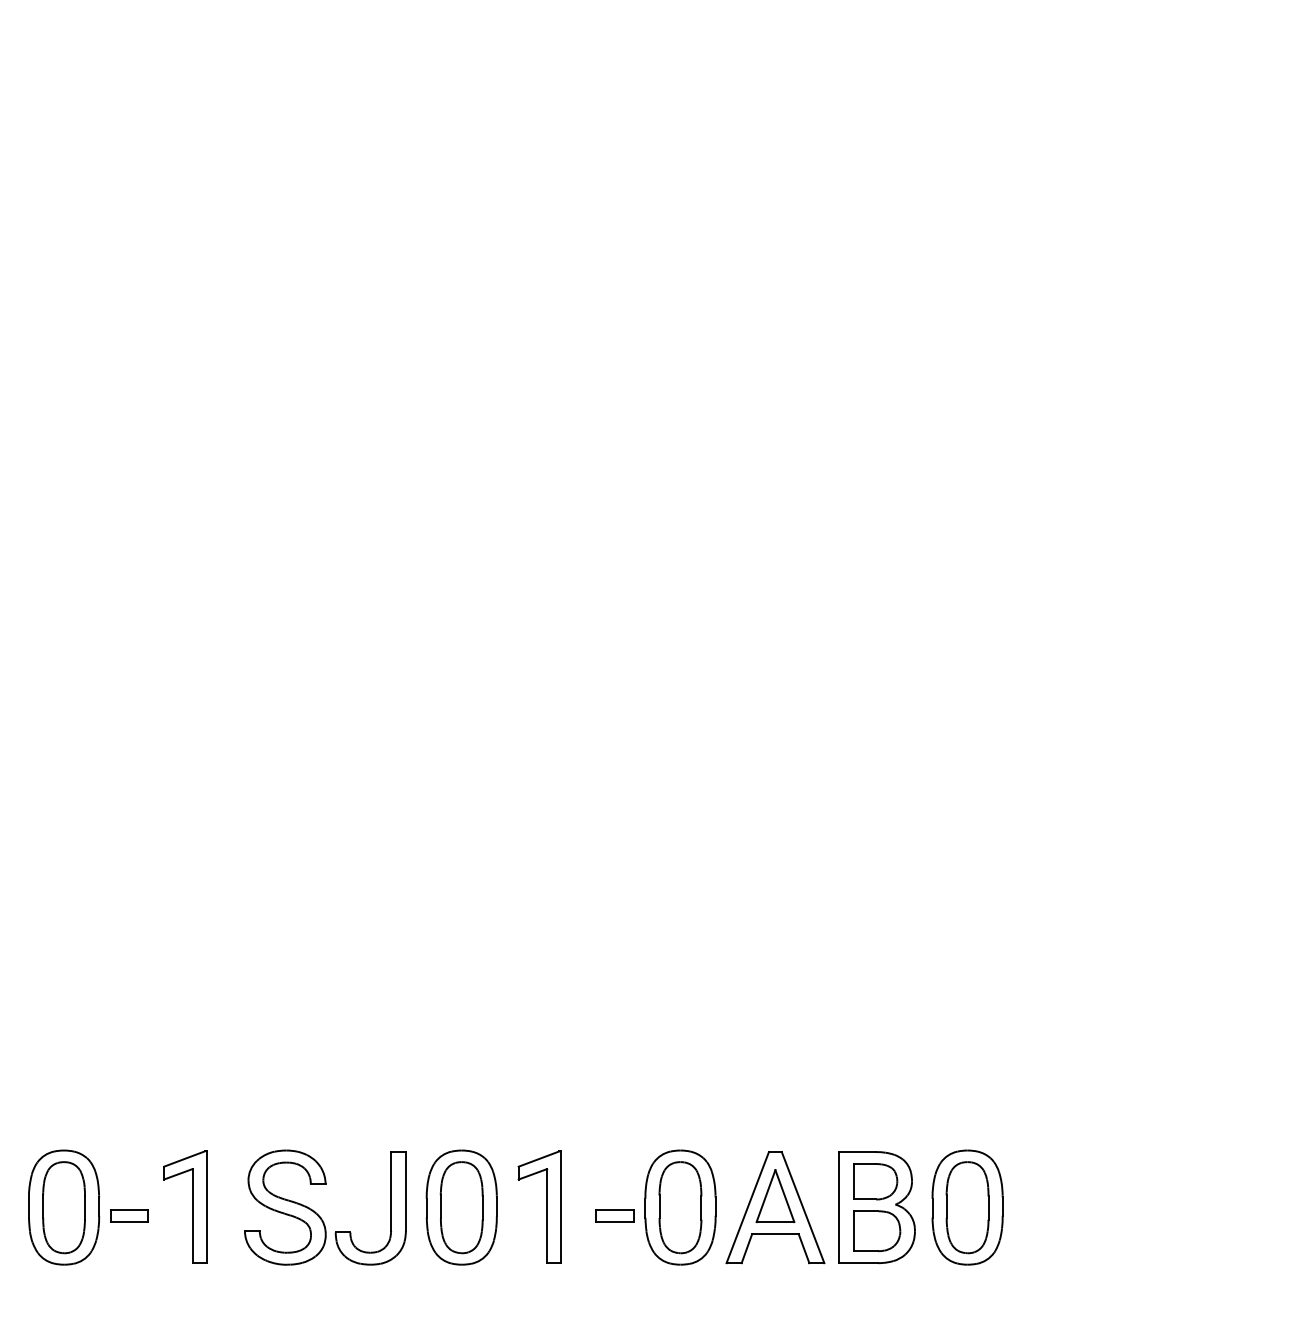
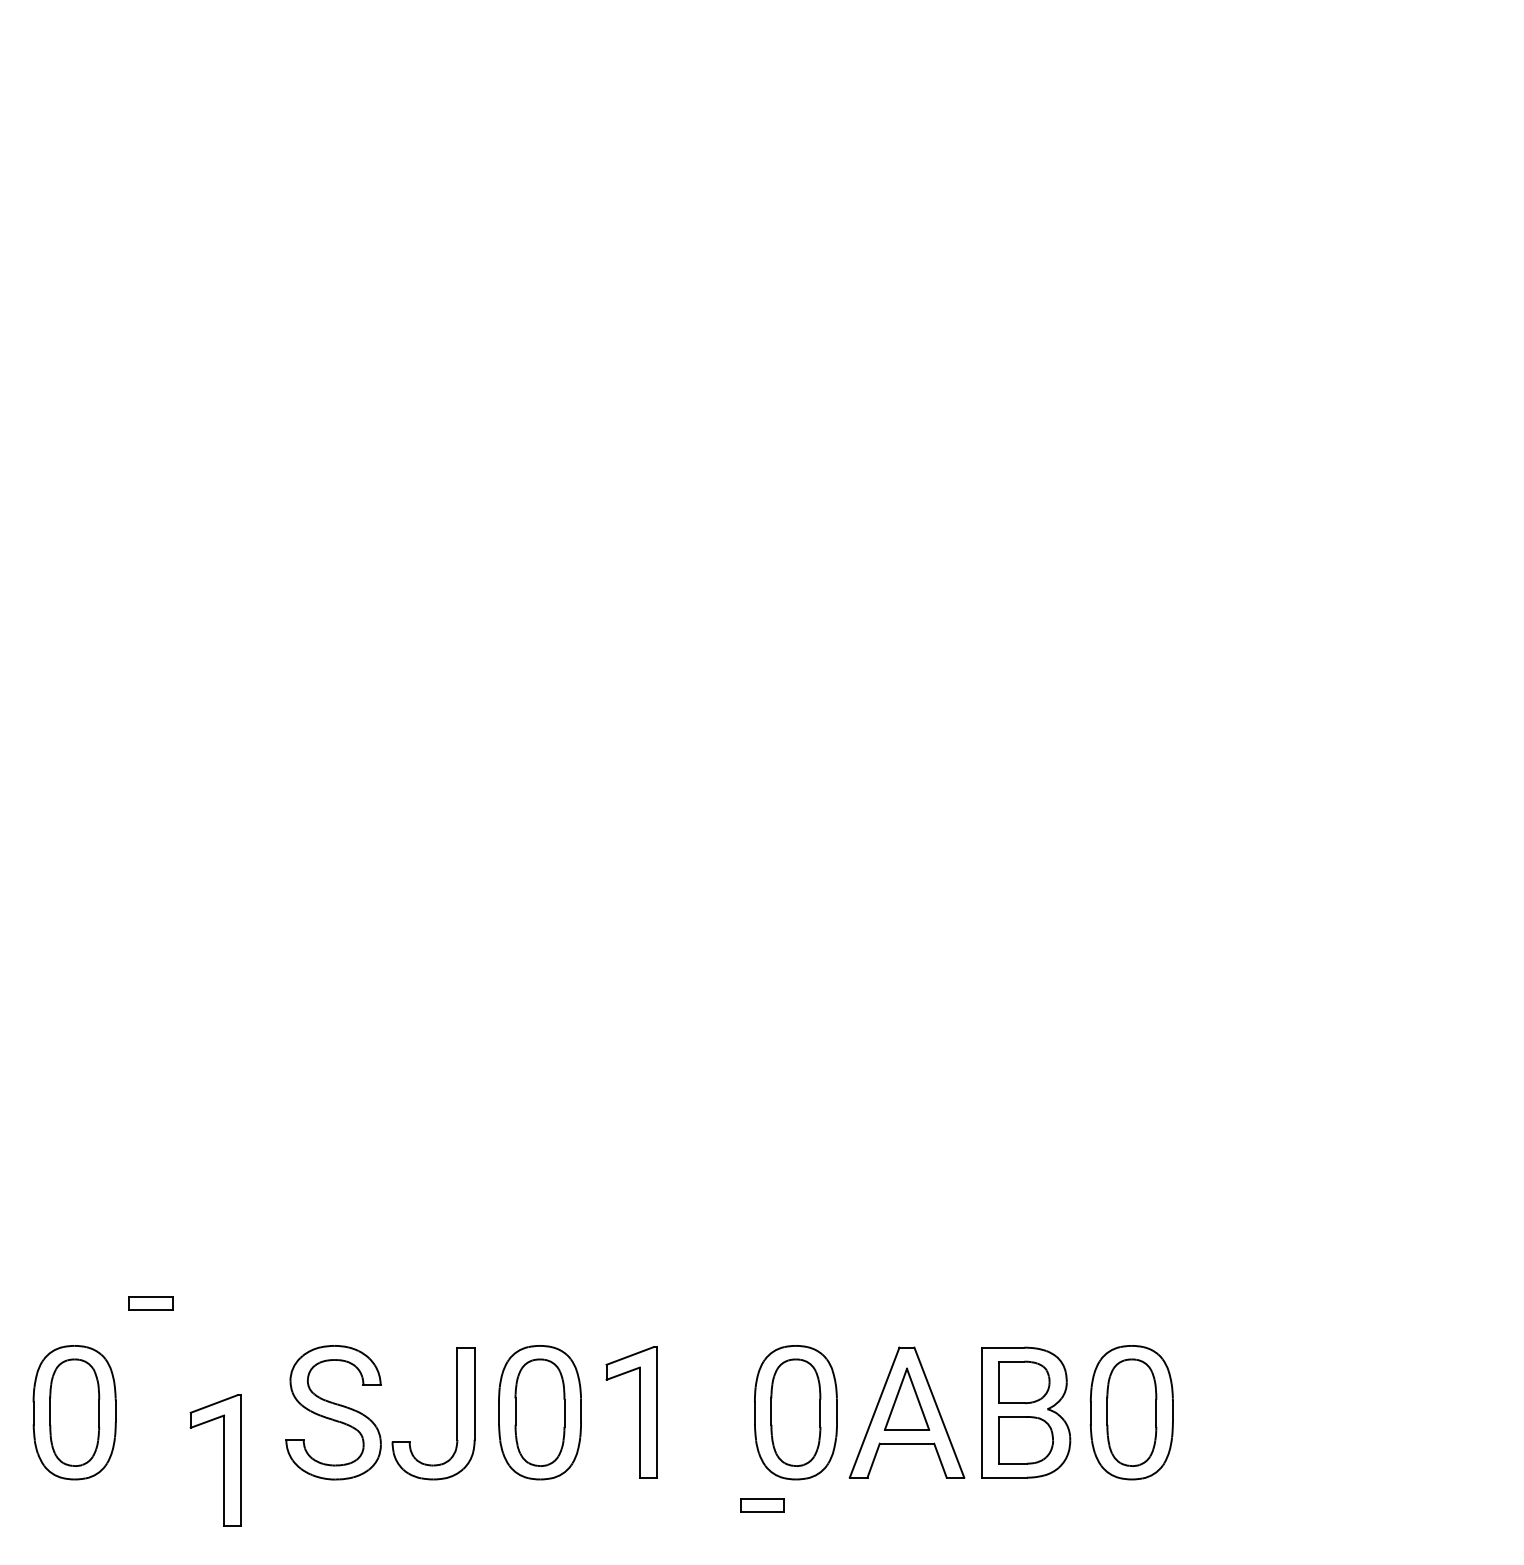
part: (192, 1207) -> (223, 1460), moved
part: (128, 1216) -> (150, 1303), moved
part: (615, 1216) -> (762, 1505), moved

